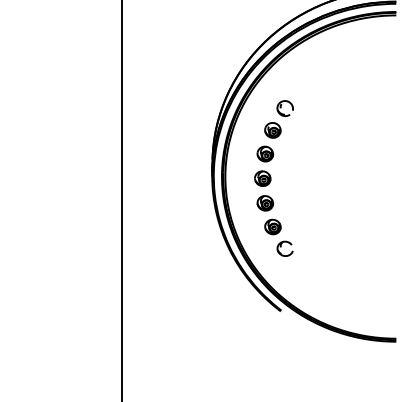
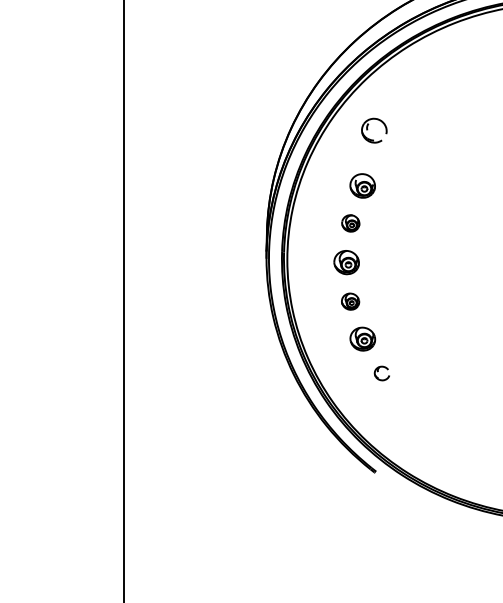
part: (284, 108) -> (373, 130), moved
part: (265, 153) -> (350, 222), size x0.7
part: (264, 203) -> (349, 301), size x0.7
part: (284, 248) -> (381, 373), size x0.6

